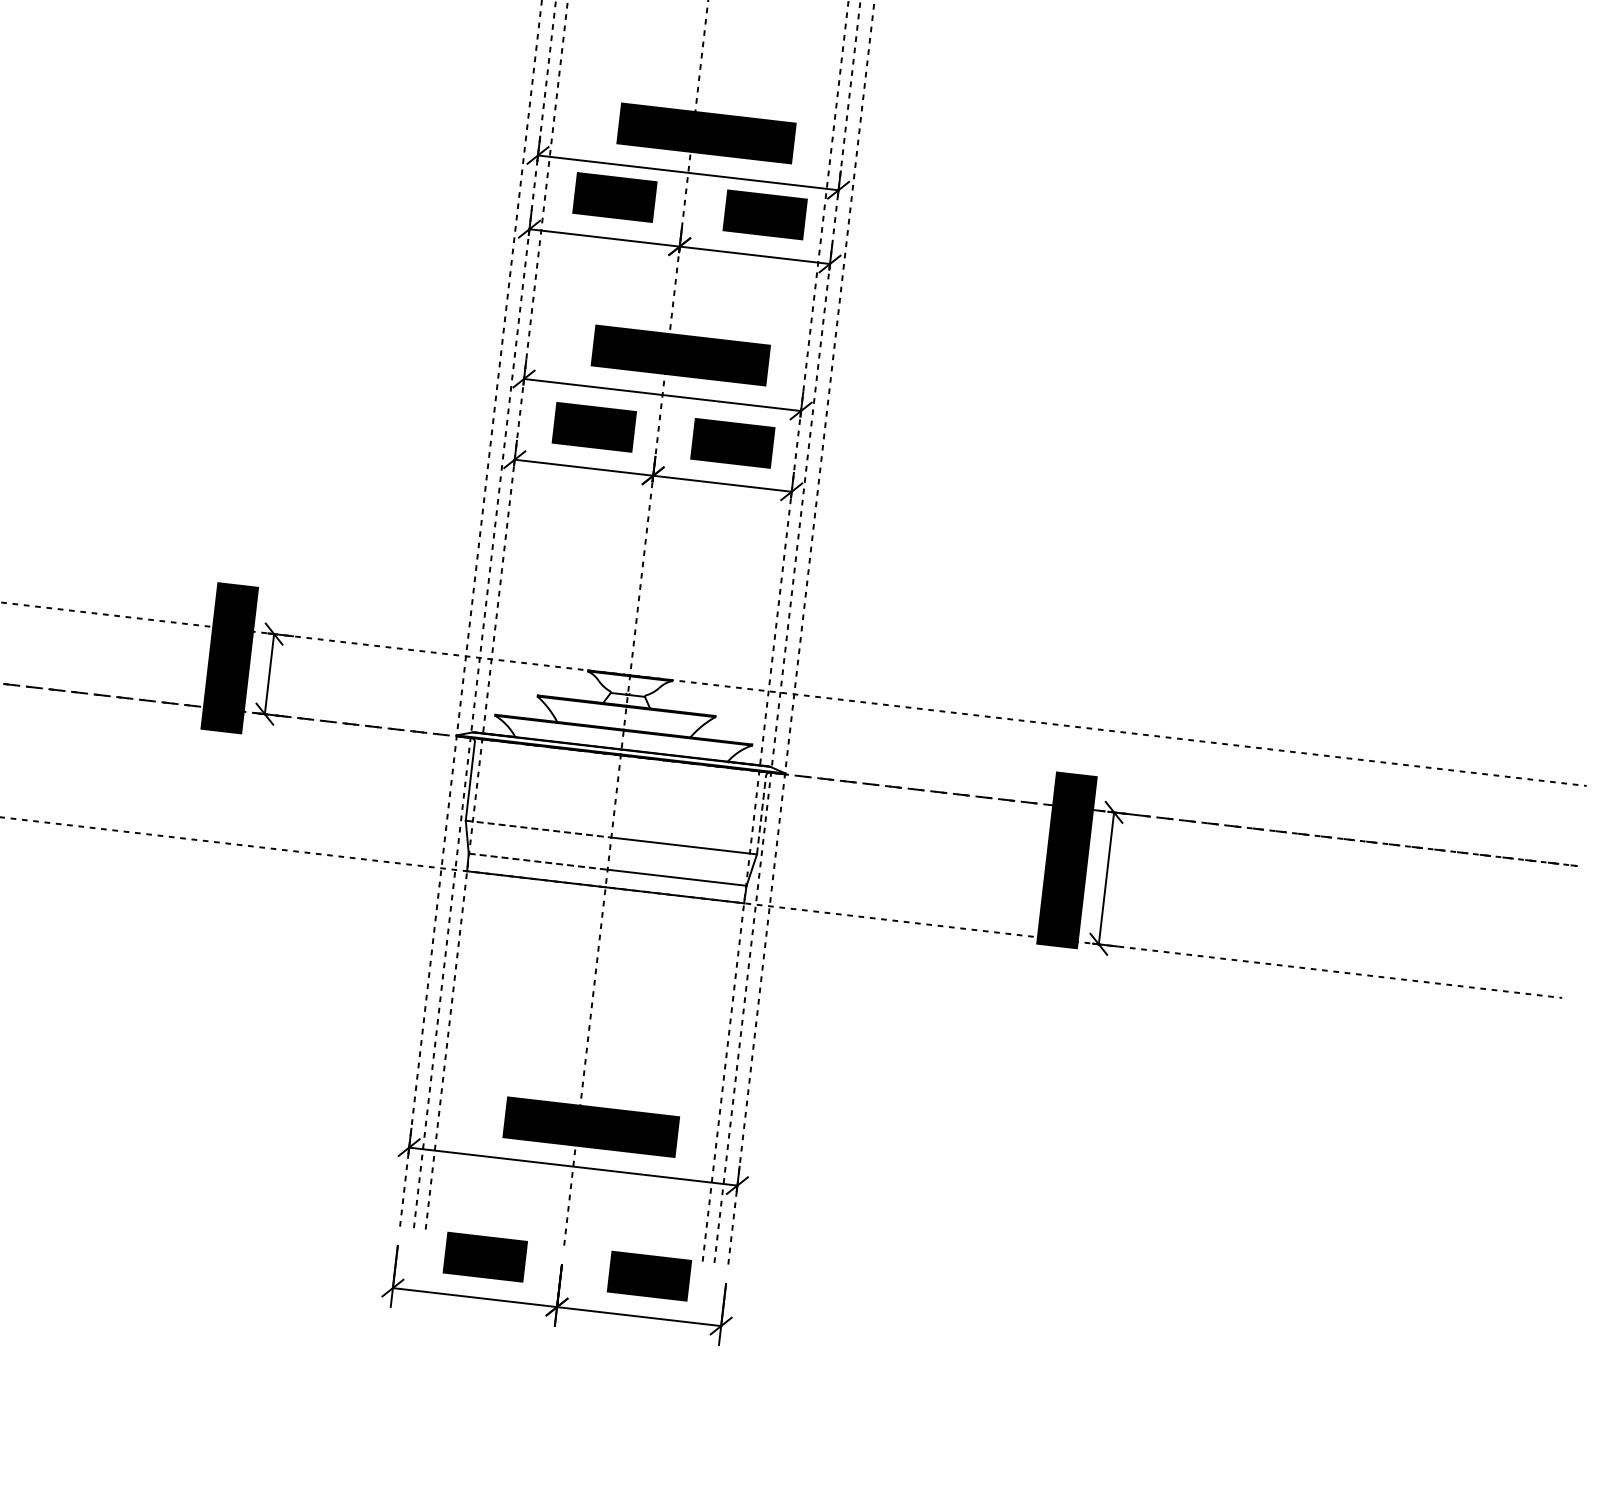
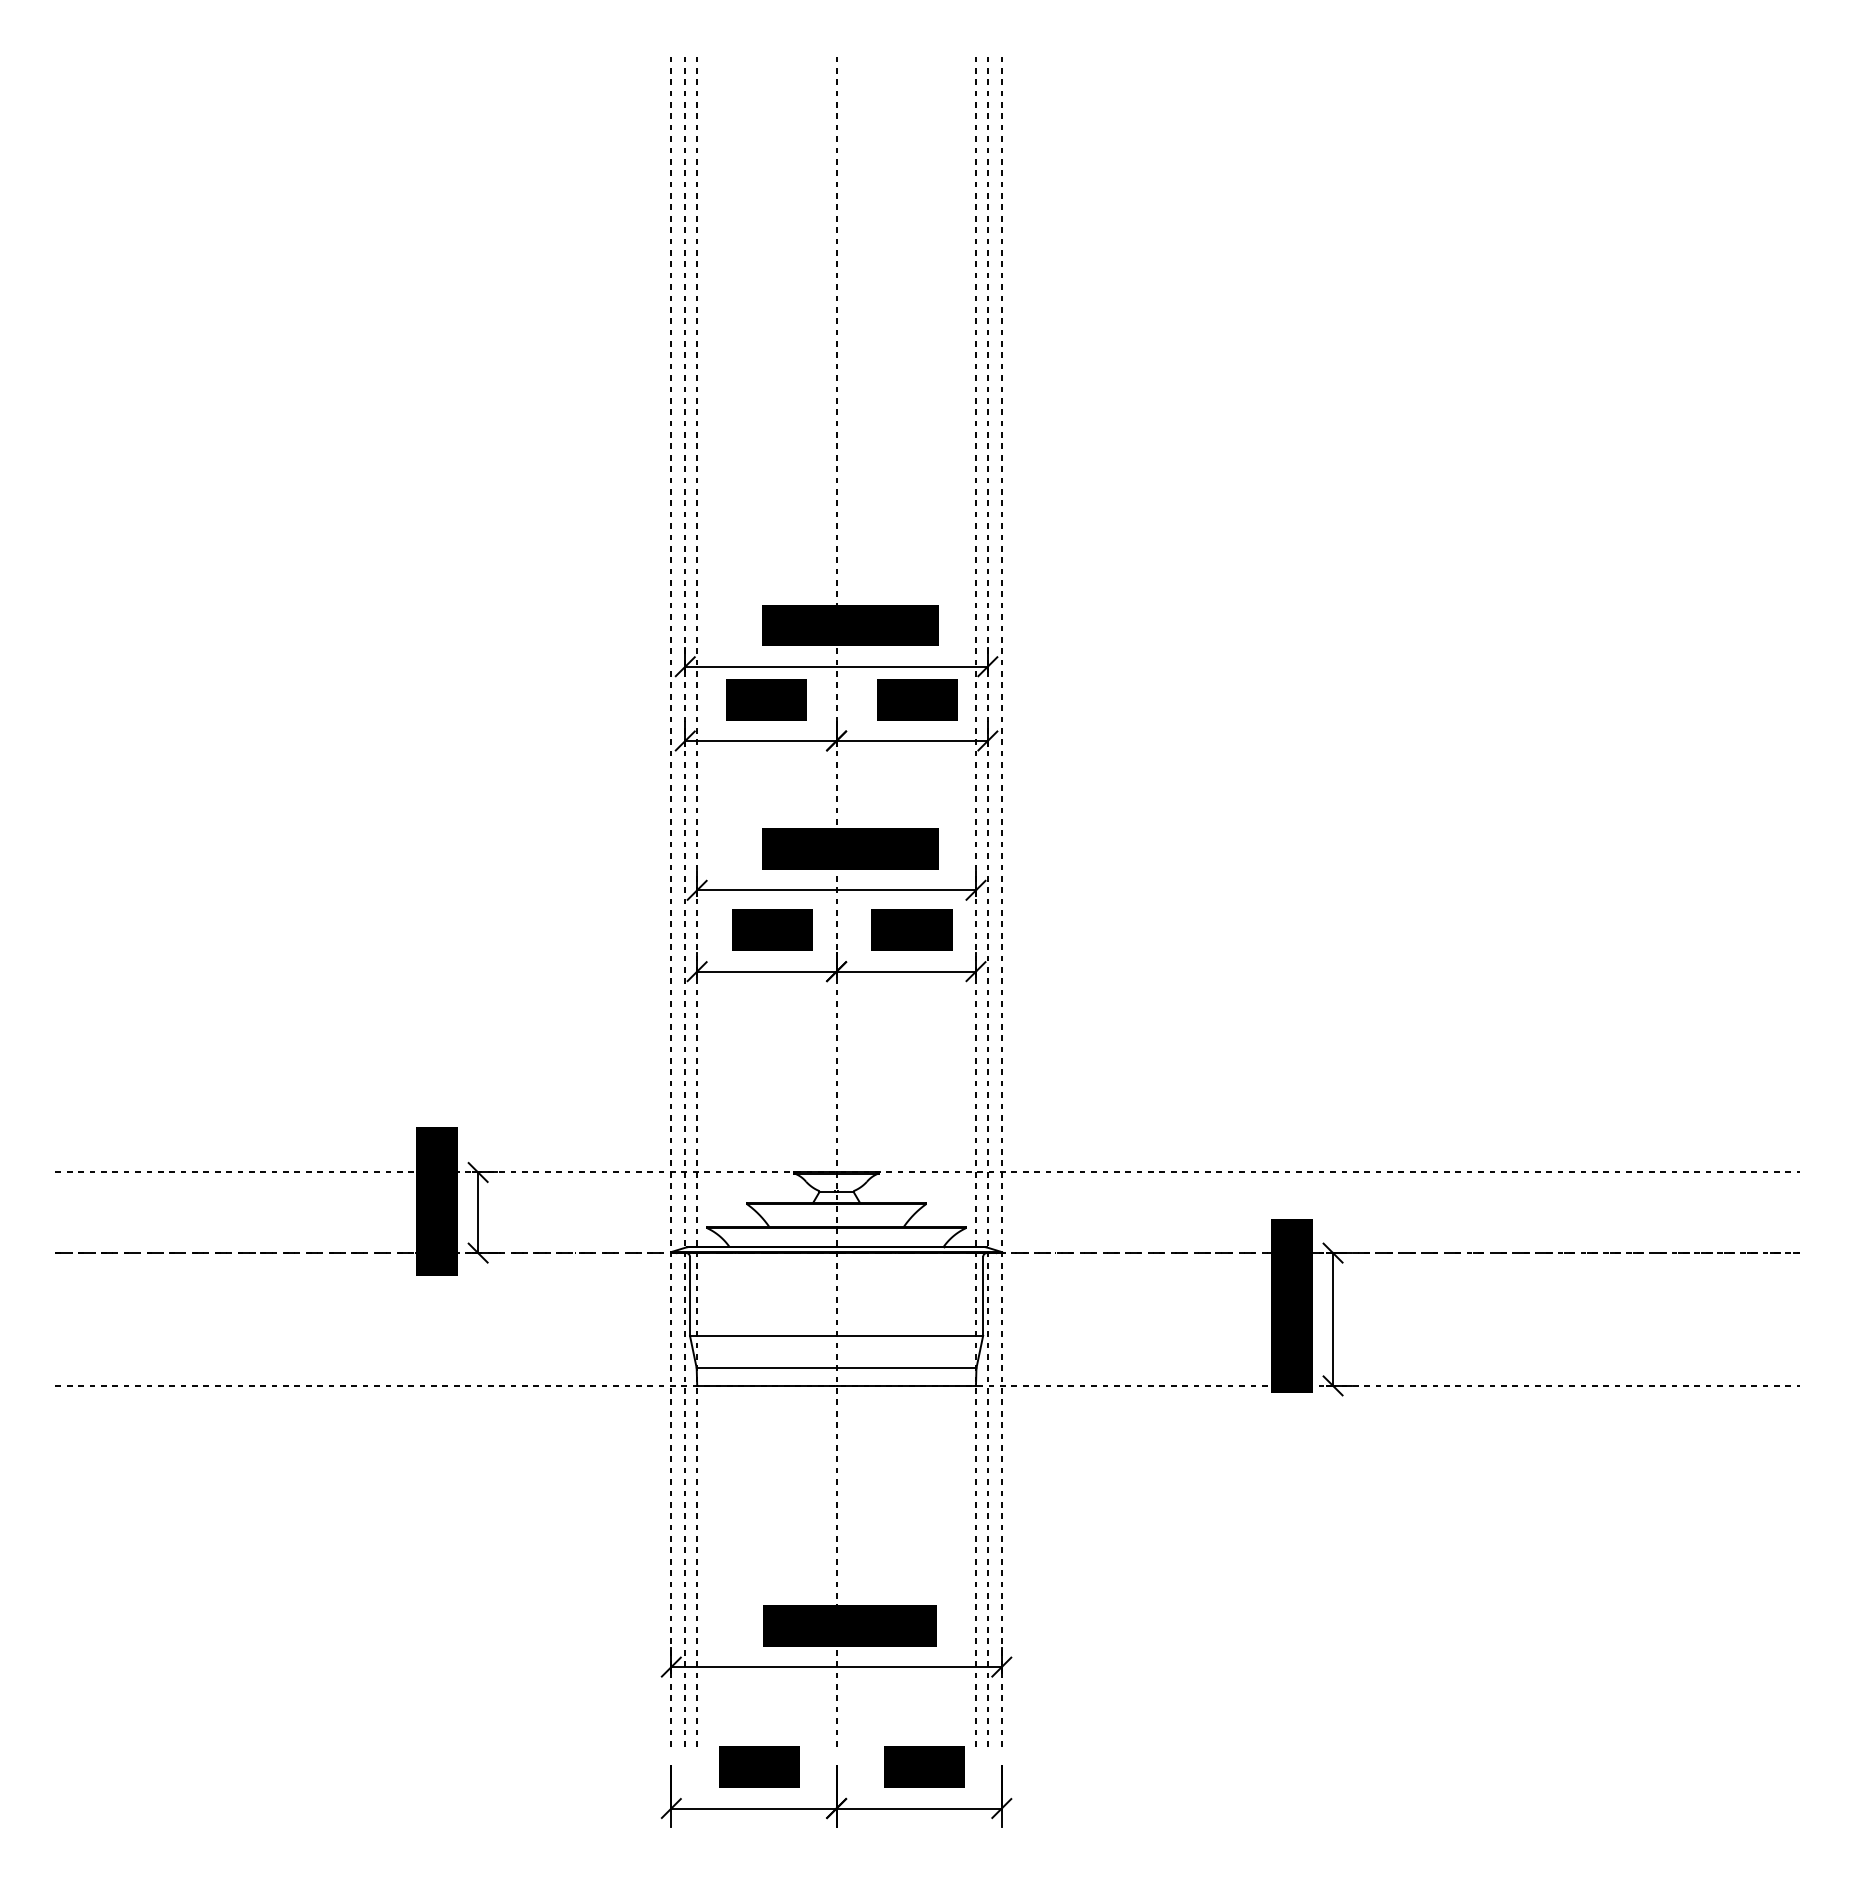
line: (761, 814) -> (983, 1295), dashed -> solid
line: (538, 828) -> (763, 1335), dashed -> solid
line: (538, 861) -> (766, 1368), dashed -> solid

